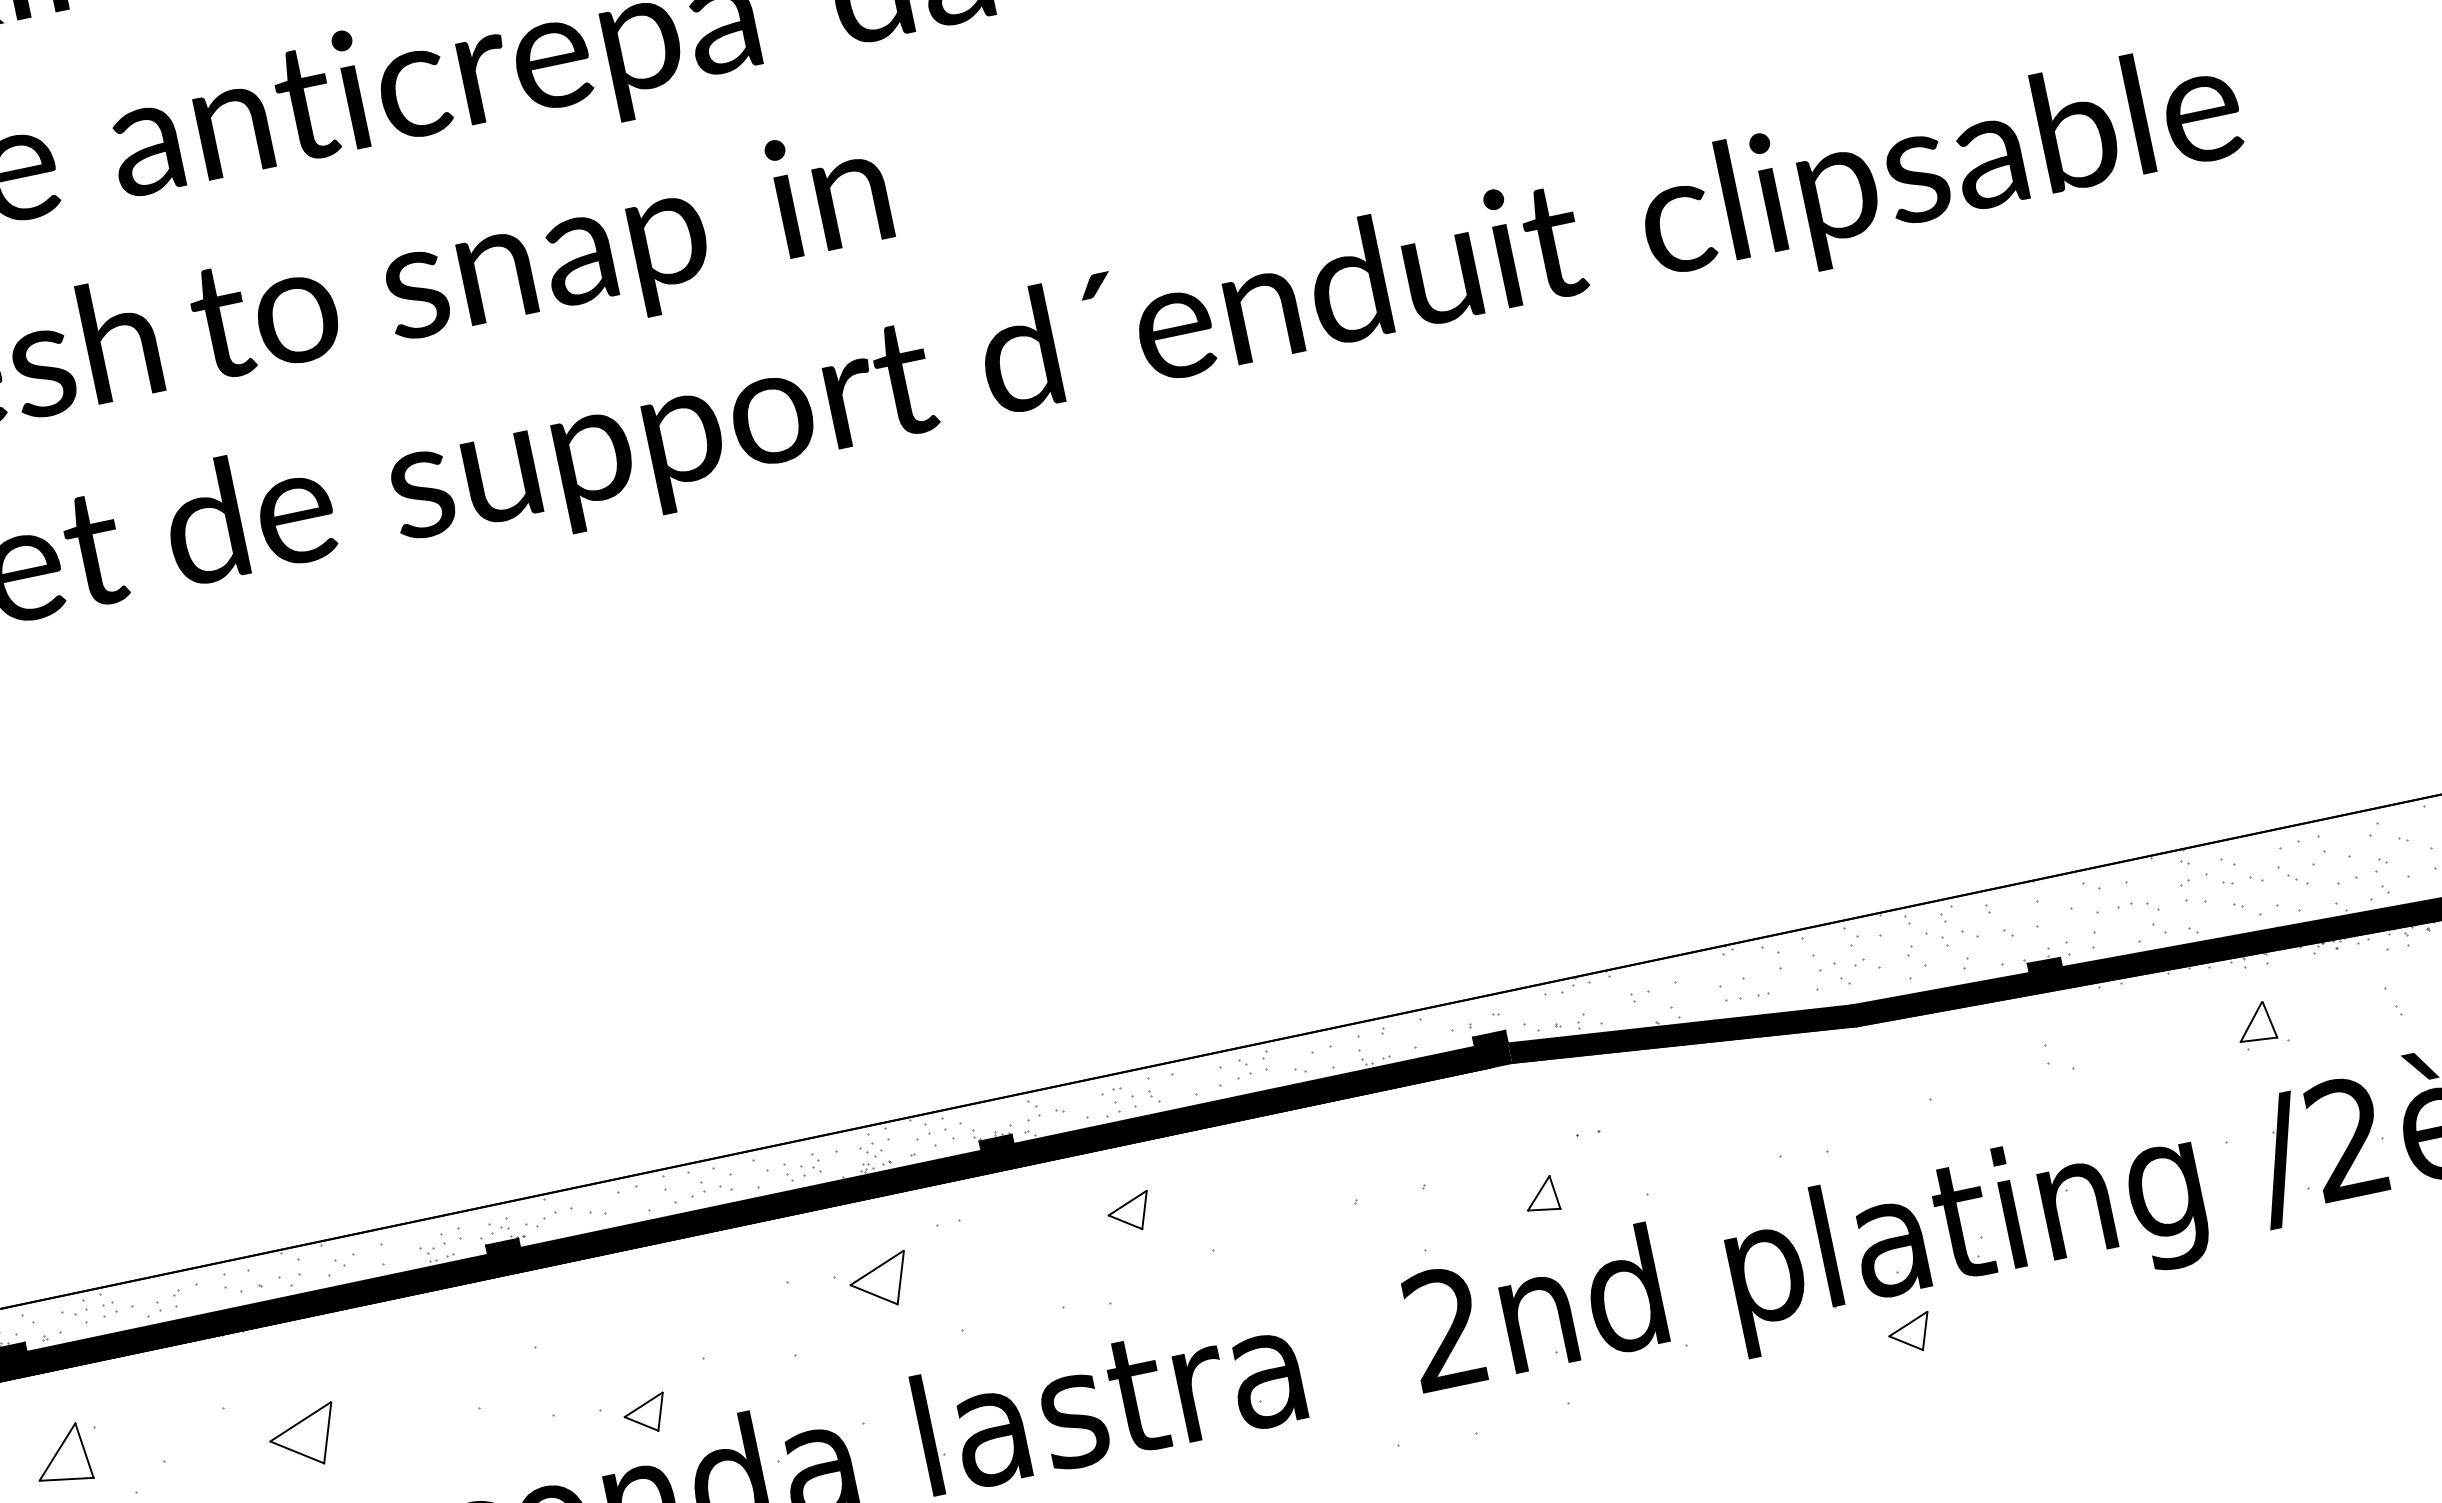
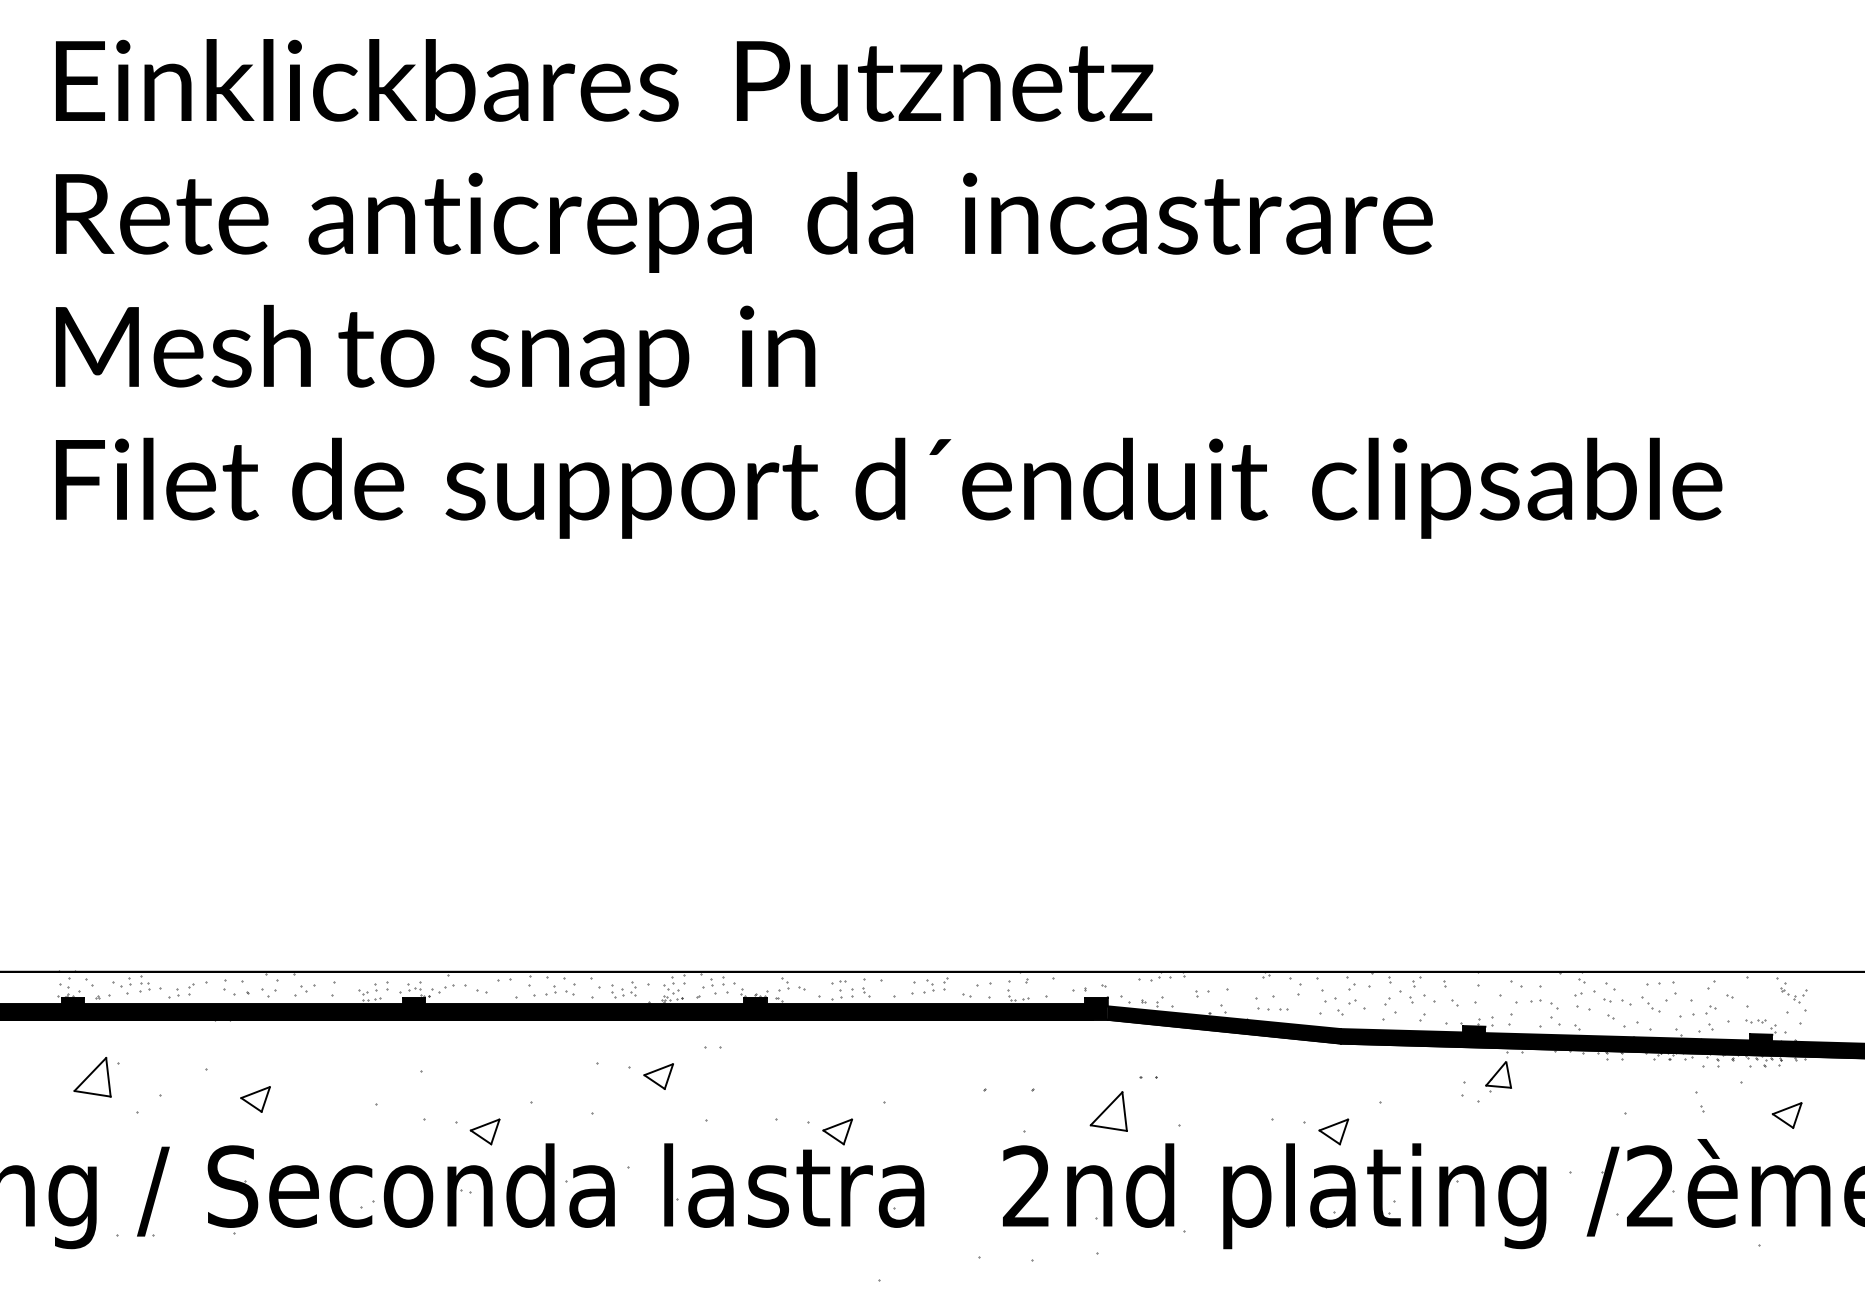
part: (2255, 1025) -> (1498, 1076), moved
part: (1540, 1195) -> (1108, 1111), size x1.67
part: (1129, 1212) -> (837, 1131), moved
part: (879, 1281) -> (658, 1076), size x0.71
part: (1909, 1333) -> (1333, 1131), moved
part: (303, 1437) -> (255, 1099), size x0.62

